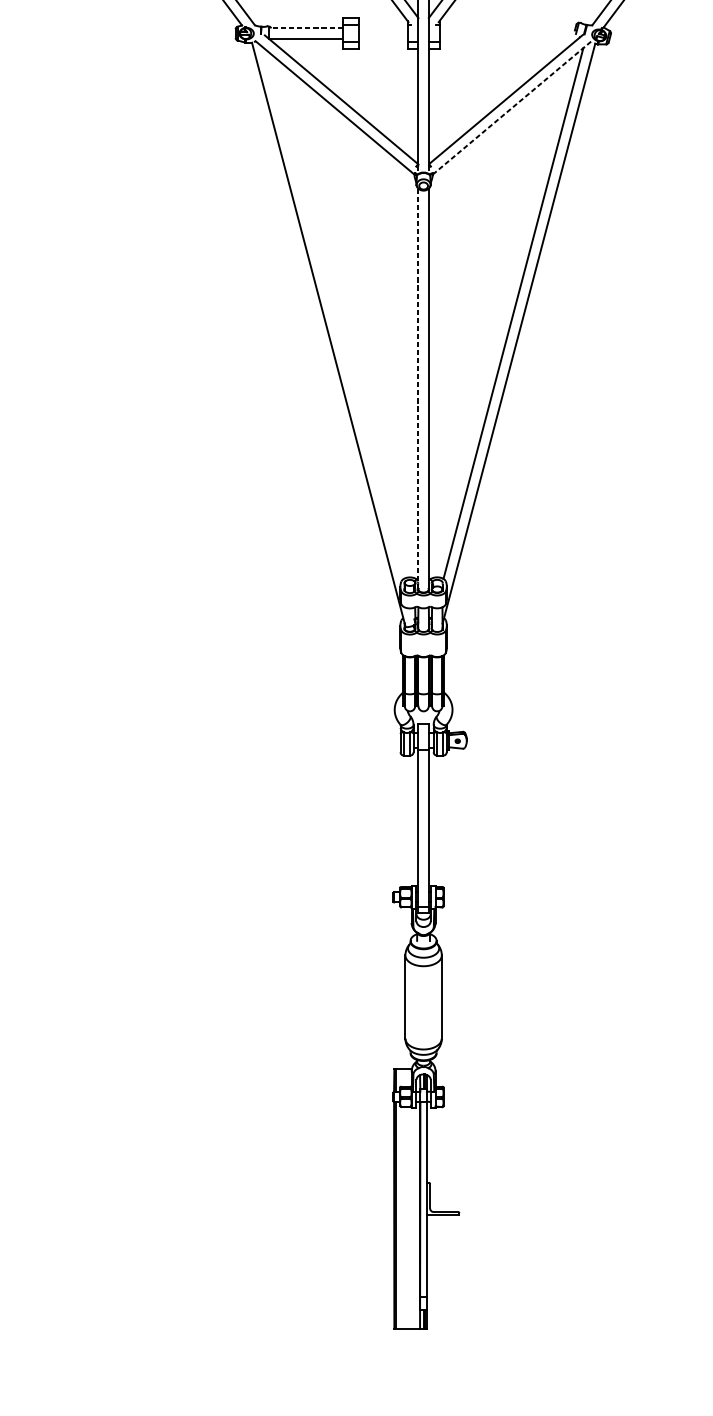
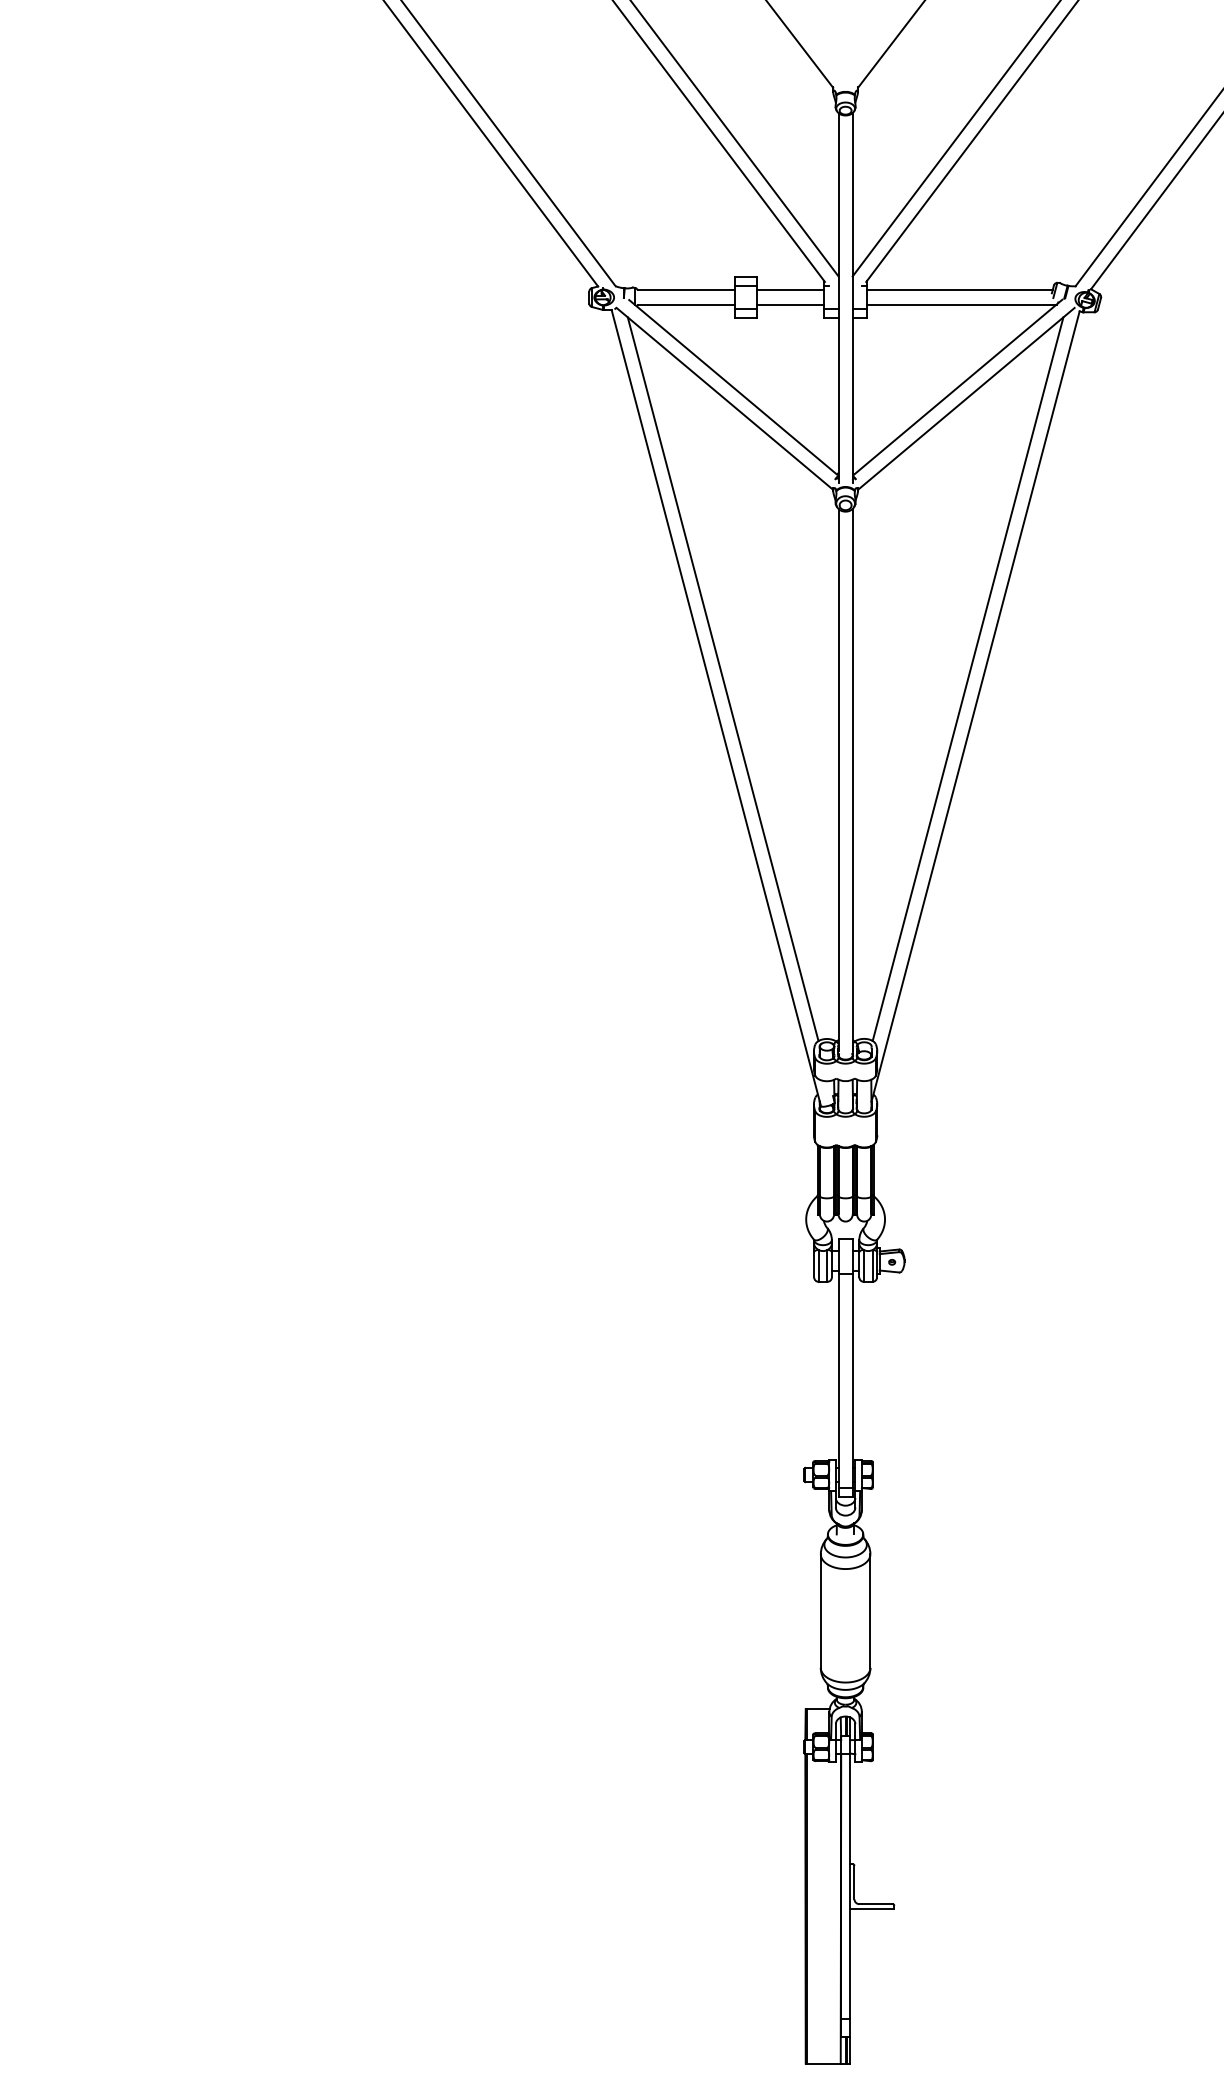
line: (306, 28) -> (686, 290), dashed -> solid
line: (383, 28) -> (790, 290), added
line: (507, 28) -> (959, 290), added
line: (383, 38) -> (790, 304), added
line: (508, 38) -> (961, 304), added
line: (512, 107) -> (966, 398), dashed -> solid
line: (333, 313) -> (722, 679), added
line: (418, 387) -> (838, 780), dashed -> solid

